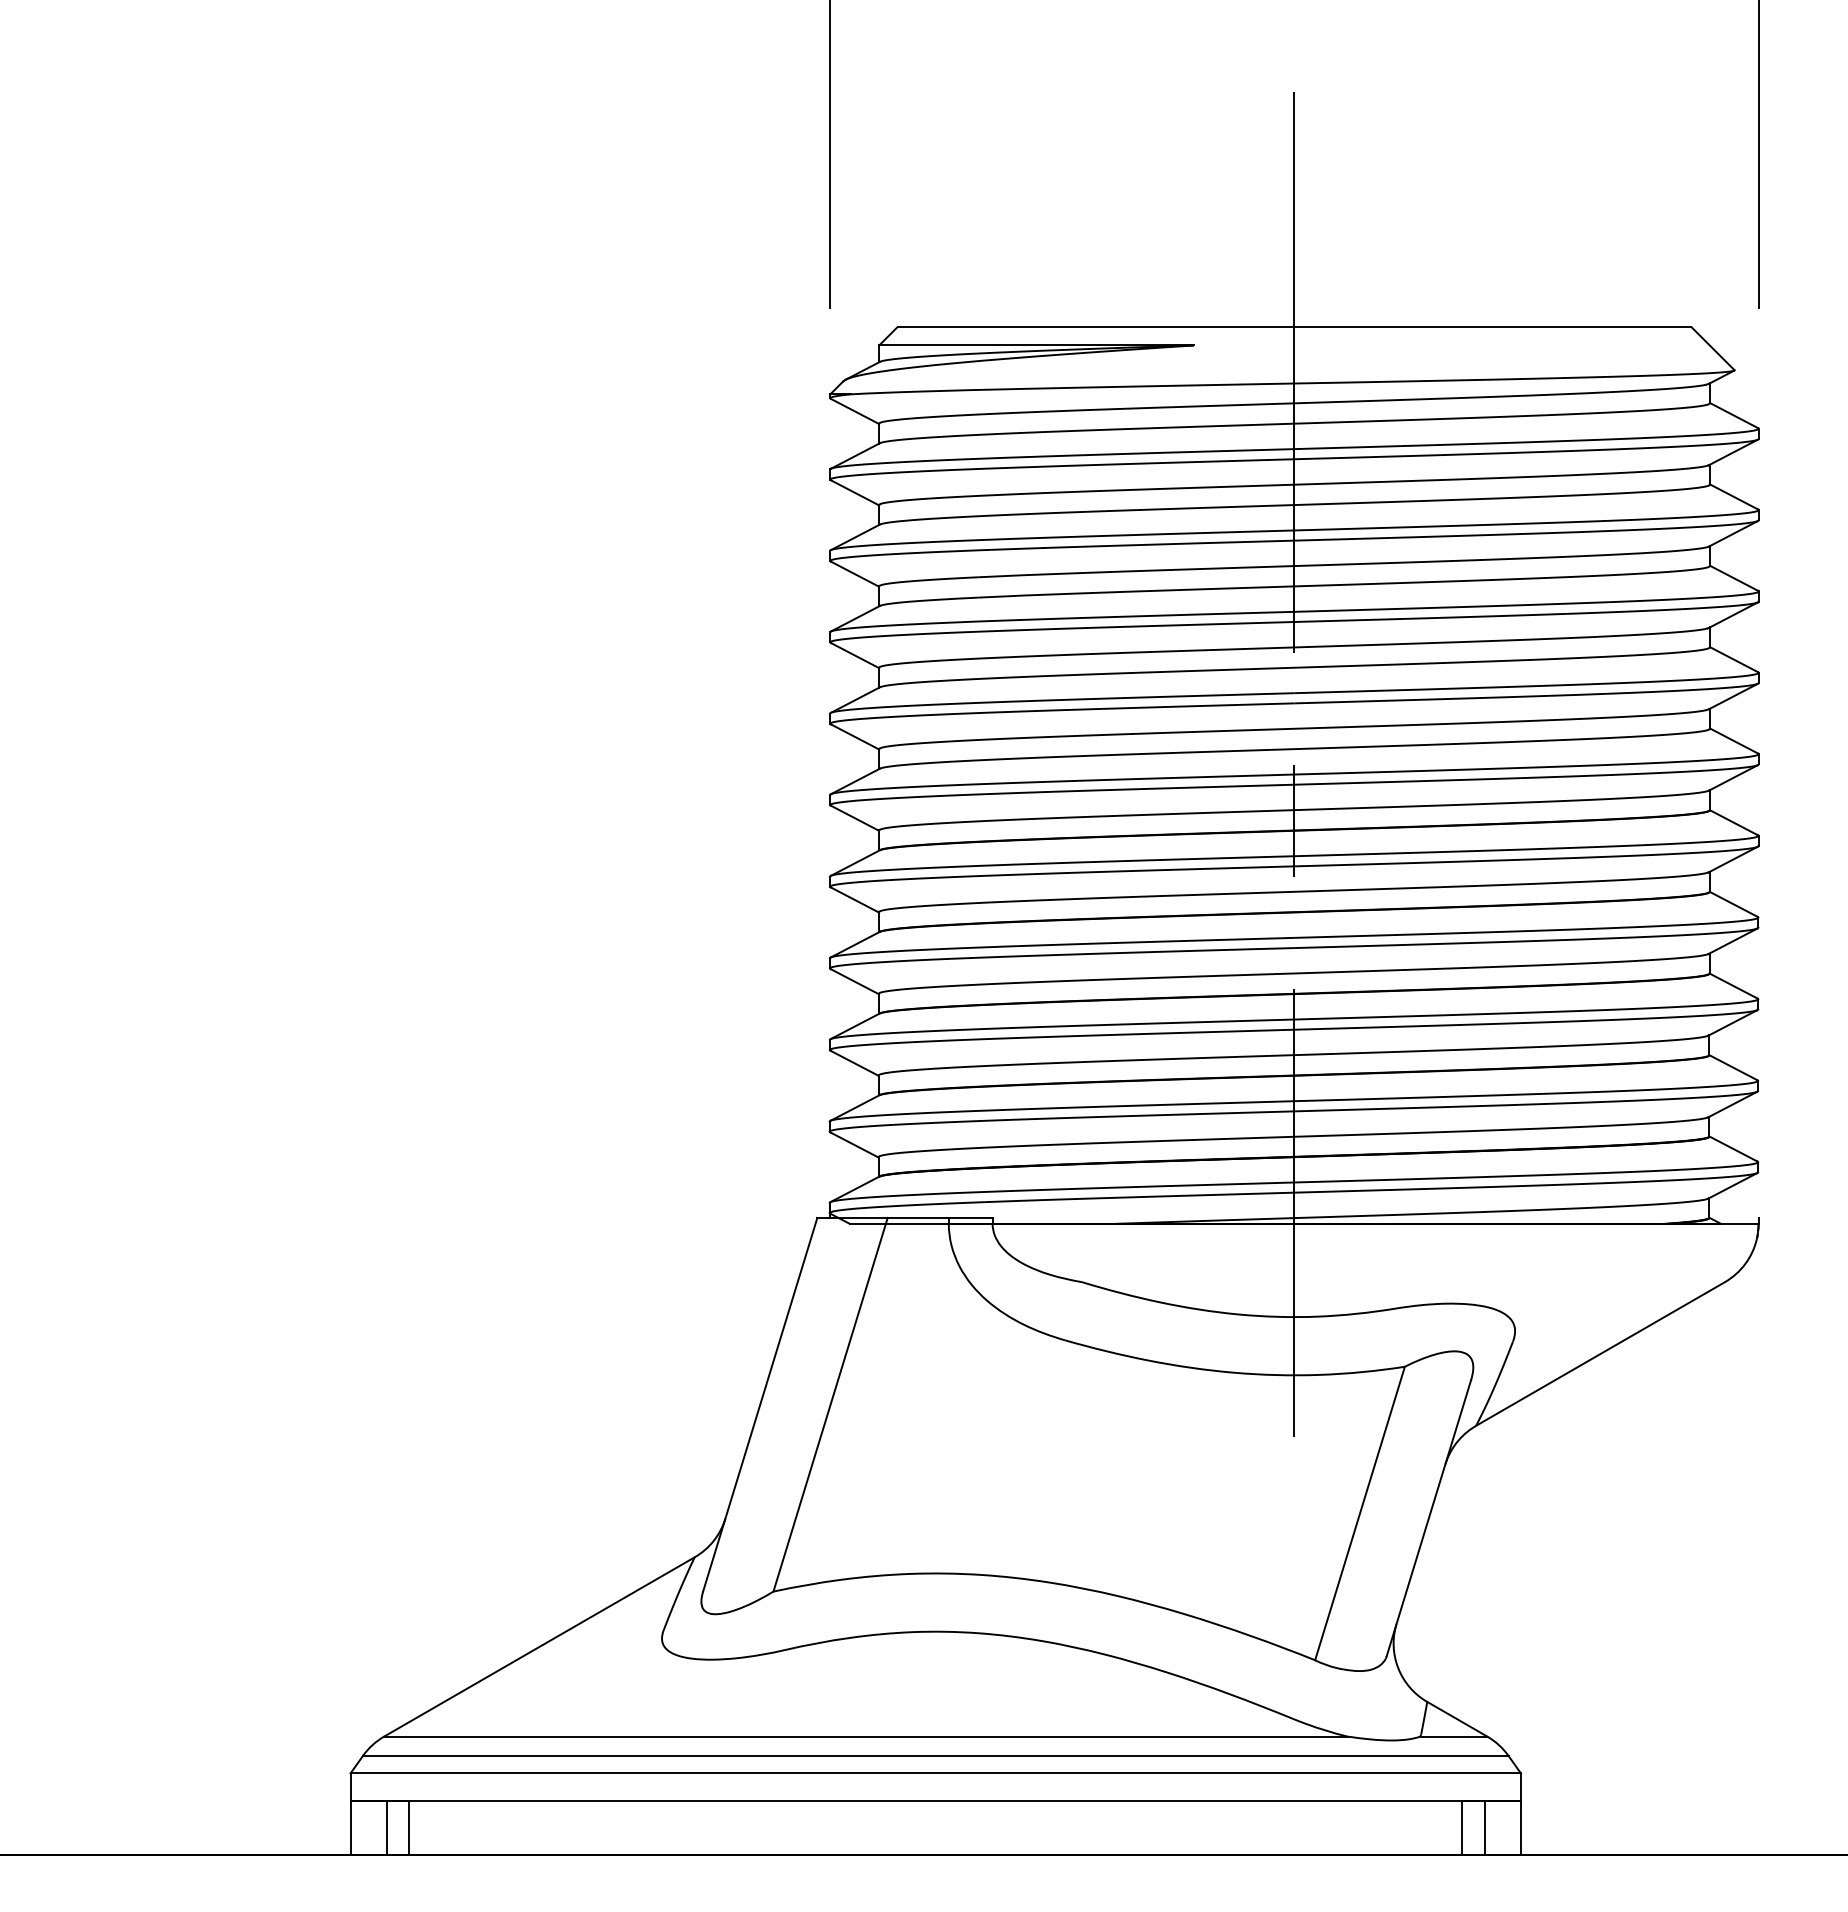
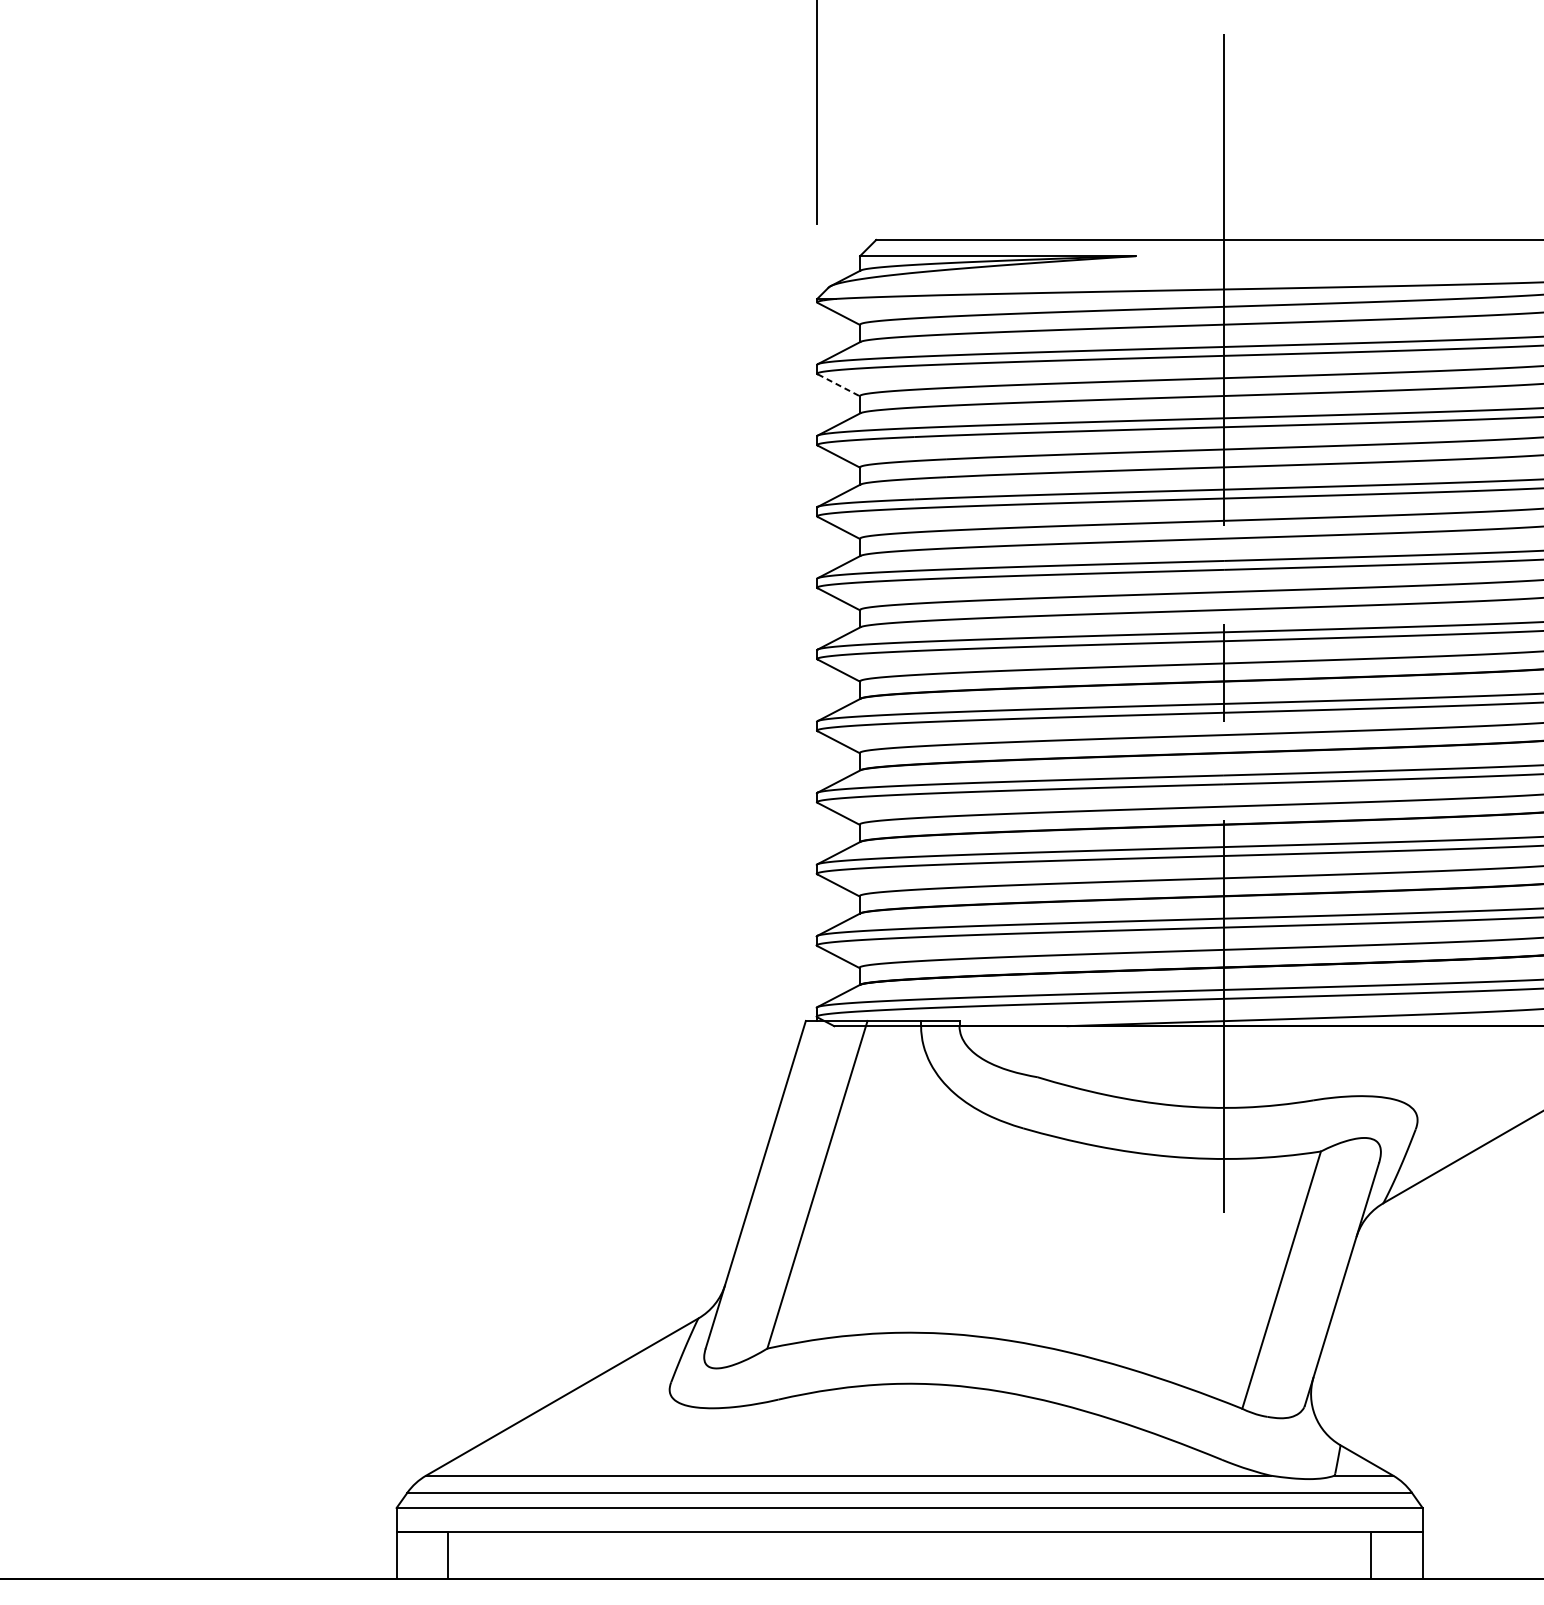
line: (855, 493) -> (839, 385), solid -> dashed
line: (386, 1827) -> (428, 1555), removed
line: (1484, 1827) -> (1390, 1555), removed

